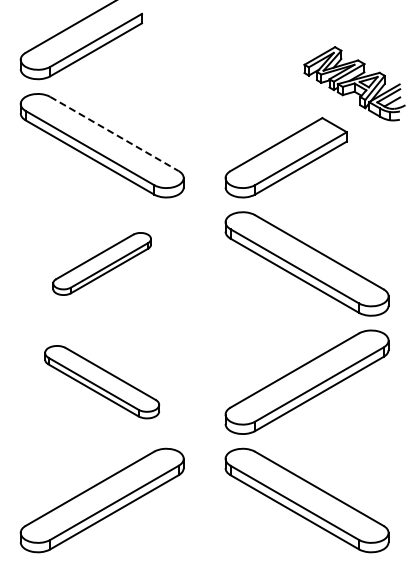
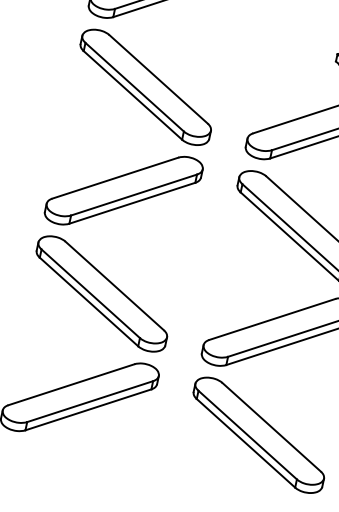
line: (114, 134) -> (158, 79), dashed -> solid
part: (101, 263) -> (123, 190), size x1.67
part: (101, 381) -> (101, 293), size x1.43

